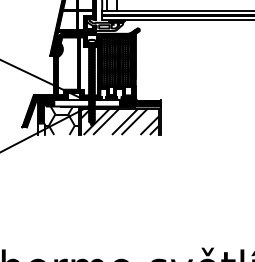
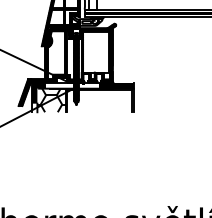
hatch: (116, 61) -> (96, 51), removed
hatch: (119, 121) -> (99, 101), removed

